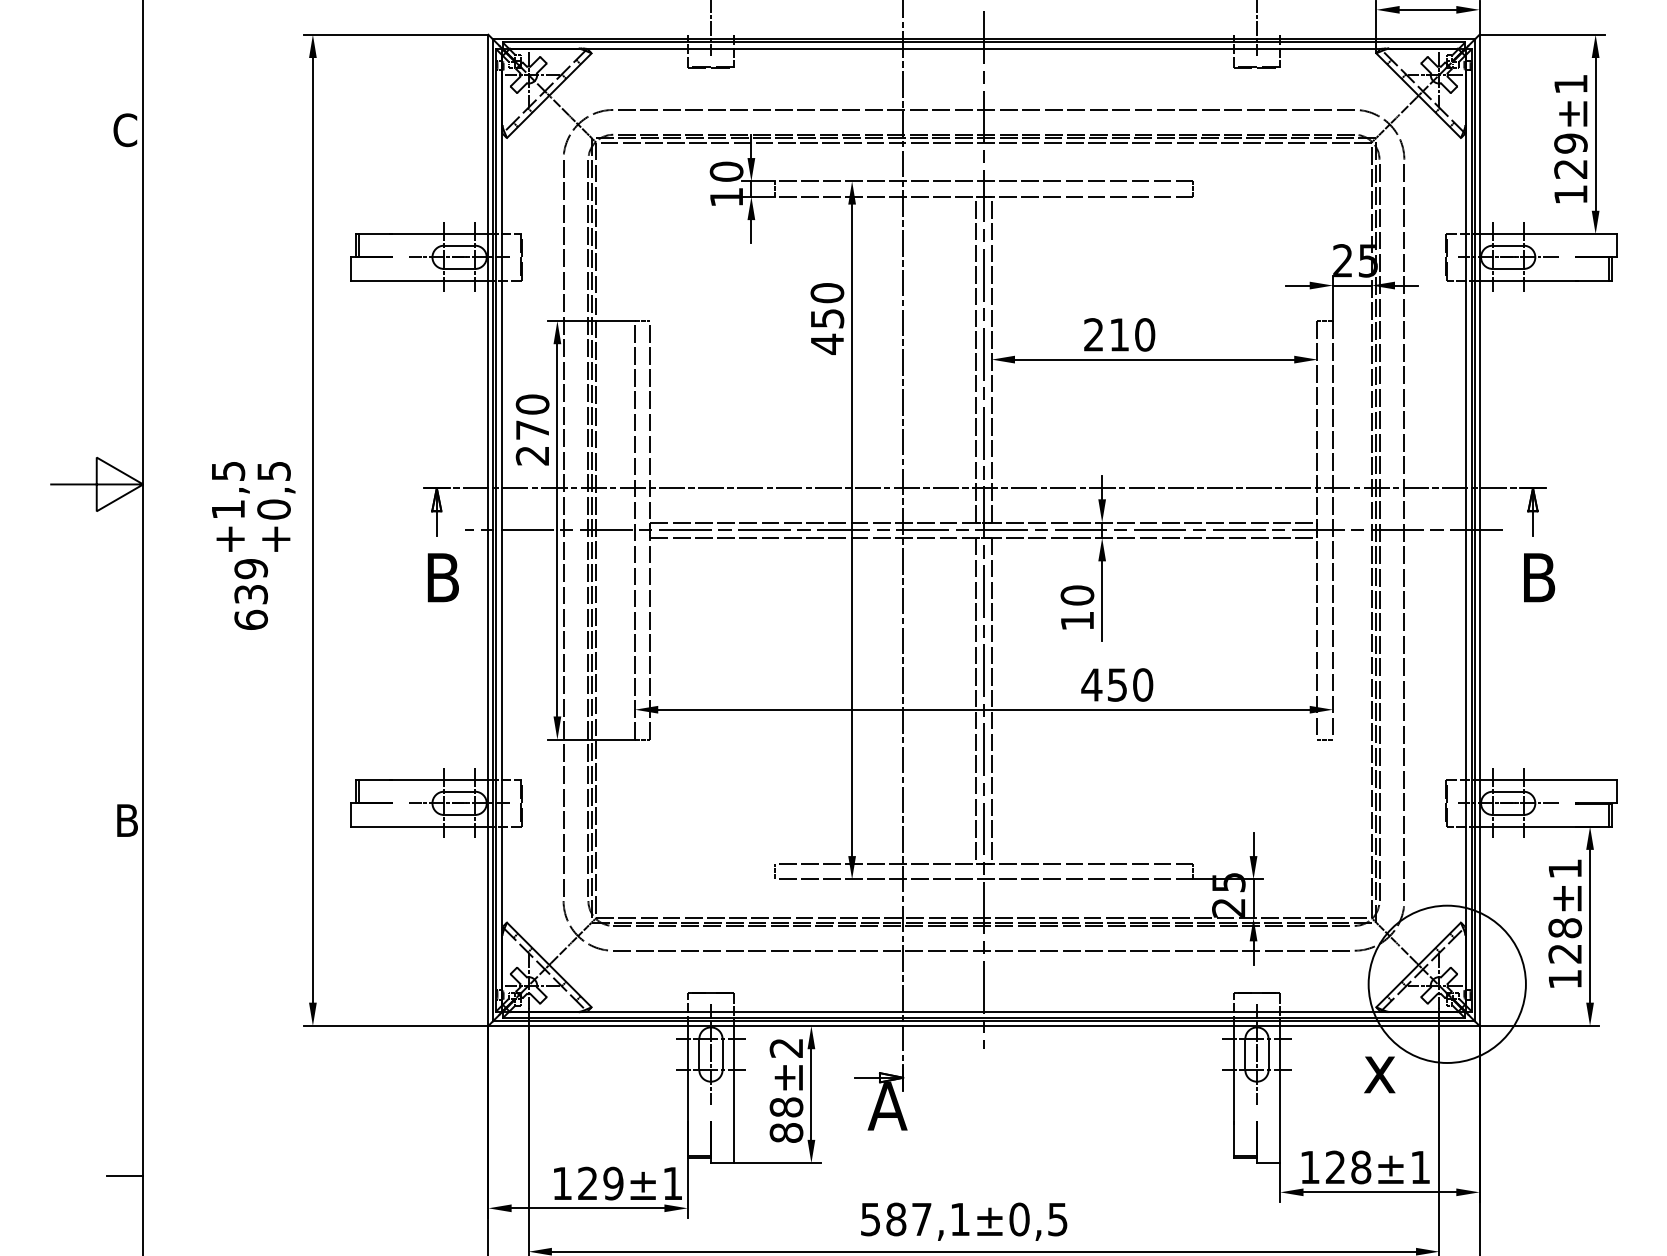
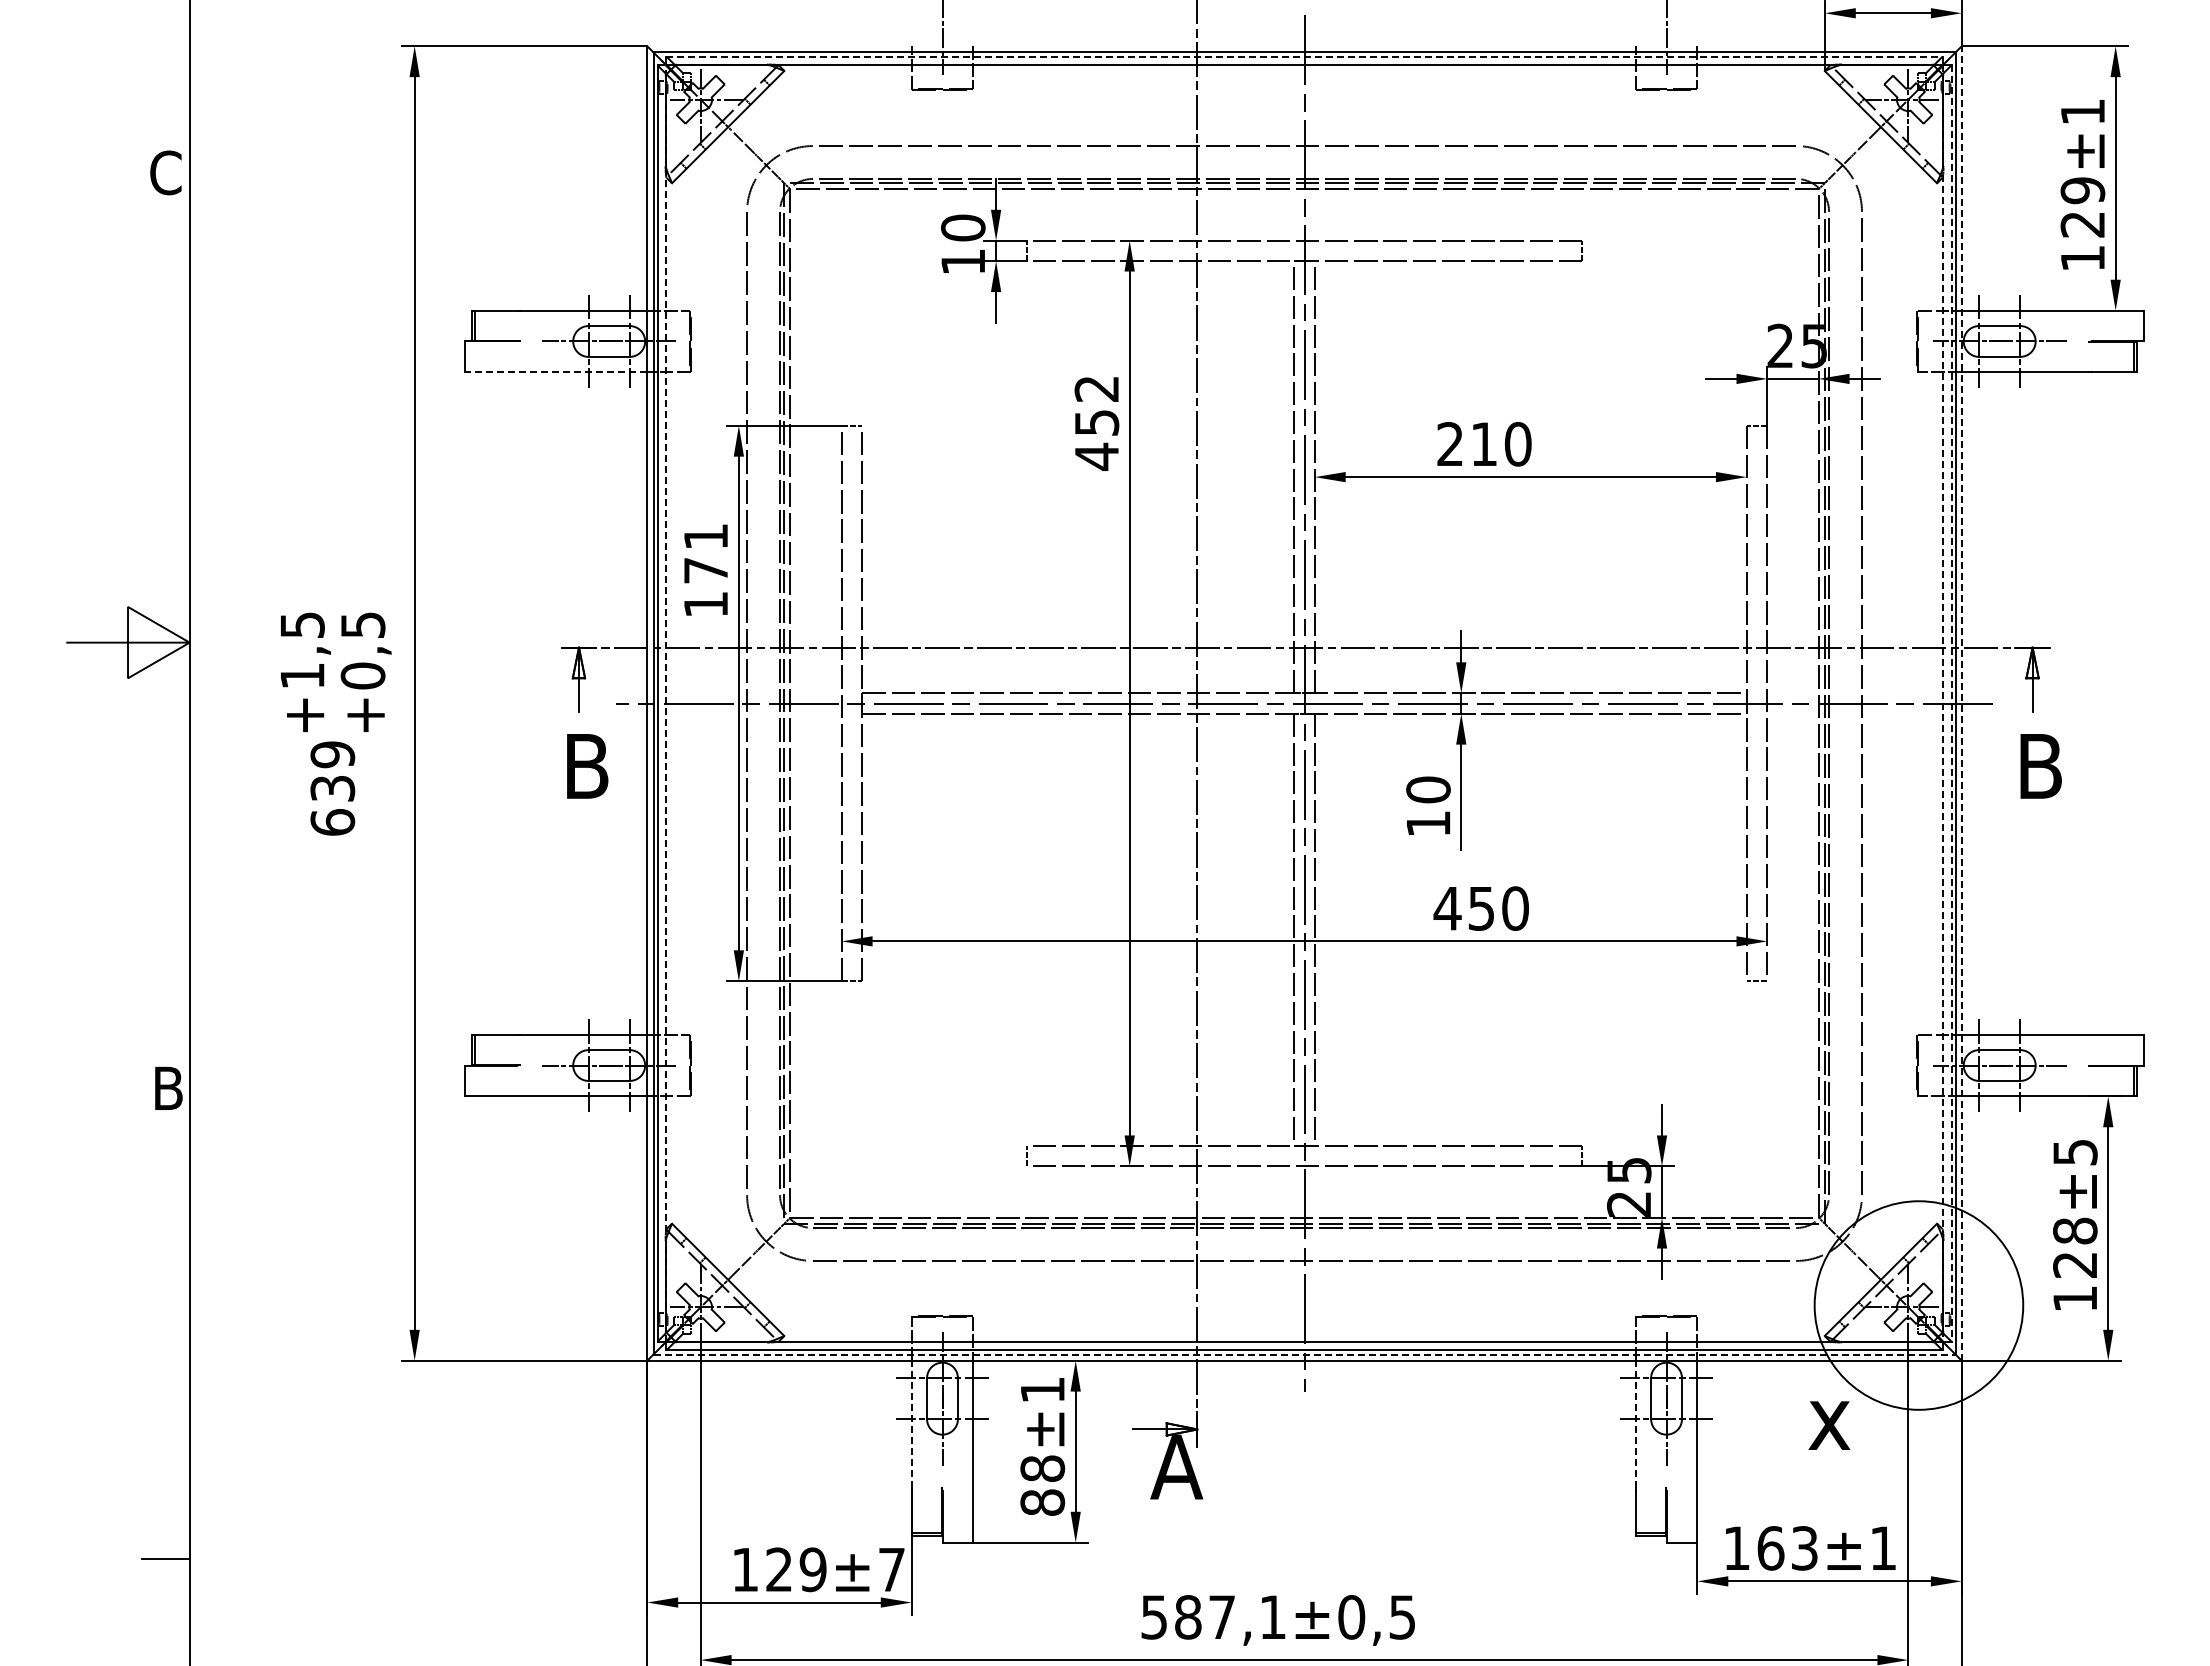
line: (984, 42) -> (1305, 56), solid -> dashed
line: (419, 280) -> (555, 372), solid -> dashed
text: (827, 292) -> (1096, 388), 450 -> 452
text: (532, 430) -> (705, 570), 270 -> 171
line: (502, 530) -> (665, 703), solid -> dashed
line: (1479, 530) -> (1961, 703), solid -> dashed
line: (1465, 531) -> (1943, 704), solid -> dashed
line: (1471, 531) -> (1951, 704), solid -> dashed
text: (1565, 868) -> (2075, 1152), ±1 -> ±5
line: (984, 1021) -> (1305, 1354), solid -> dashed
text: (786, 1048) -> (1042, 1390), ±2 -> ±1
line: (687, 1074) -> (911, 1424), solid -> dashed
line: (1233, 1074) -> (1635, 1424), solid -> dashed
text: (1348, 1167) -> (1787, 1548), 128 -> 163
text: (672, 1183) -> (891, 1569), ±1 -> ±7

